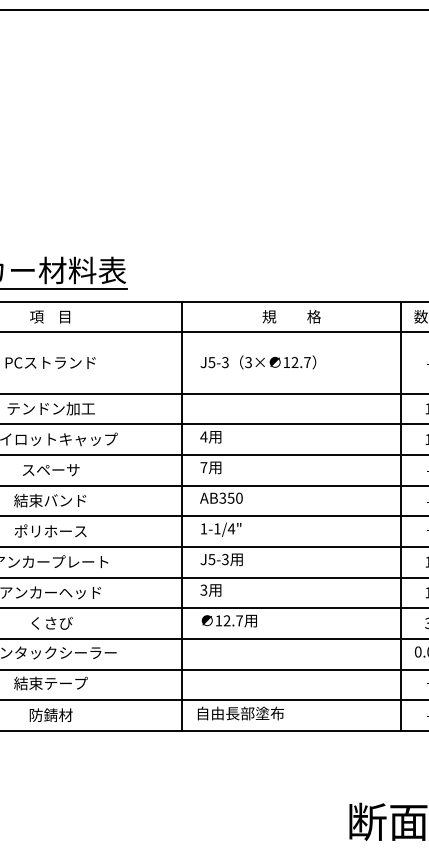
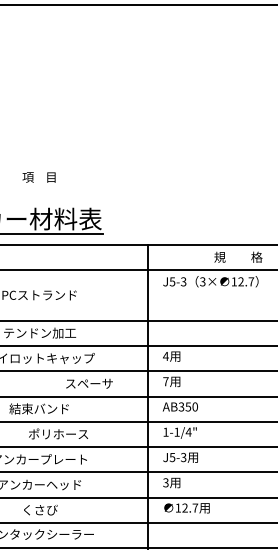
text: (50, 316) -> (39, 177), moved
text: (258, 362) -> (210, 281), moved
text: (51, 470) -> (89, 384), moved
text: (50, 530) -> (58, 433), moved

